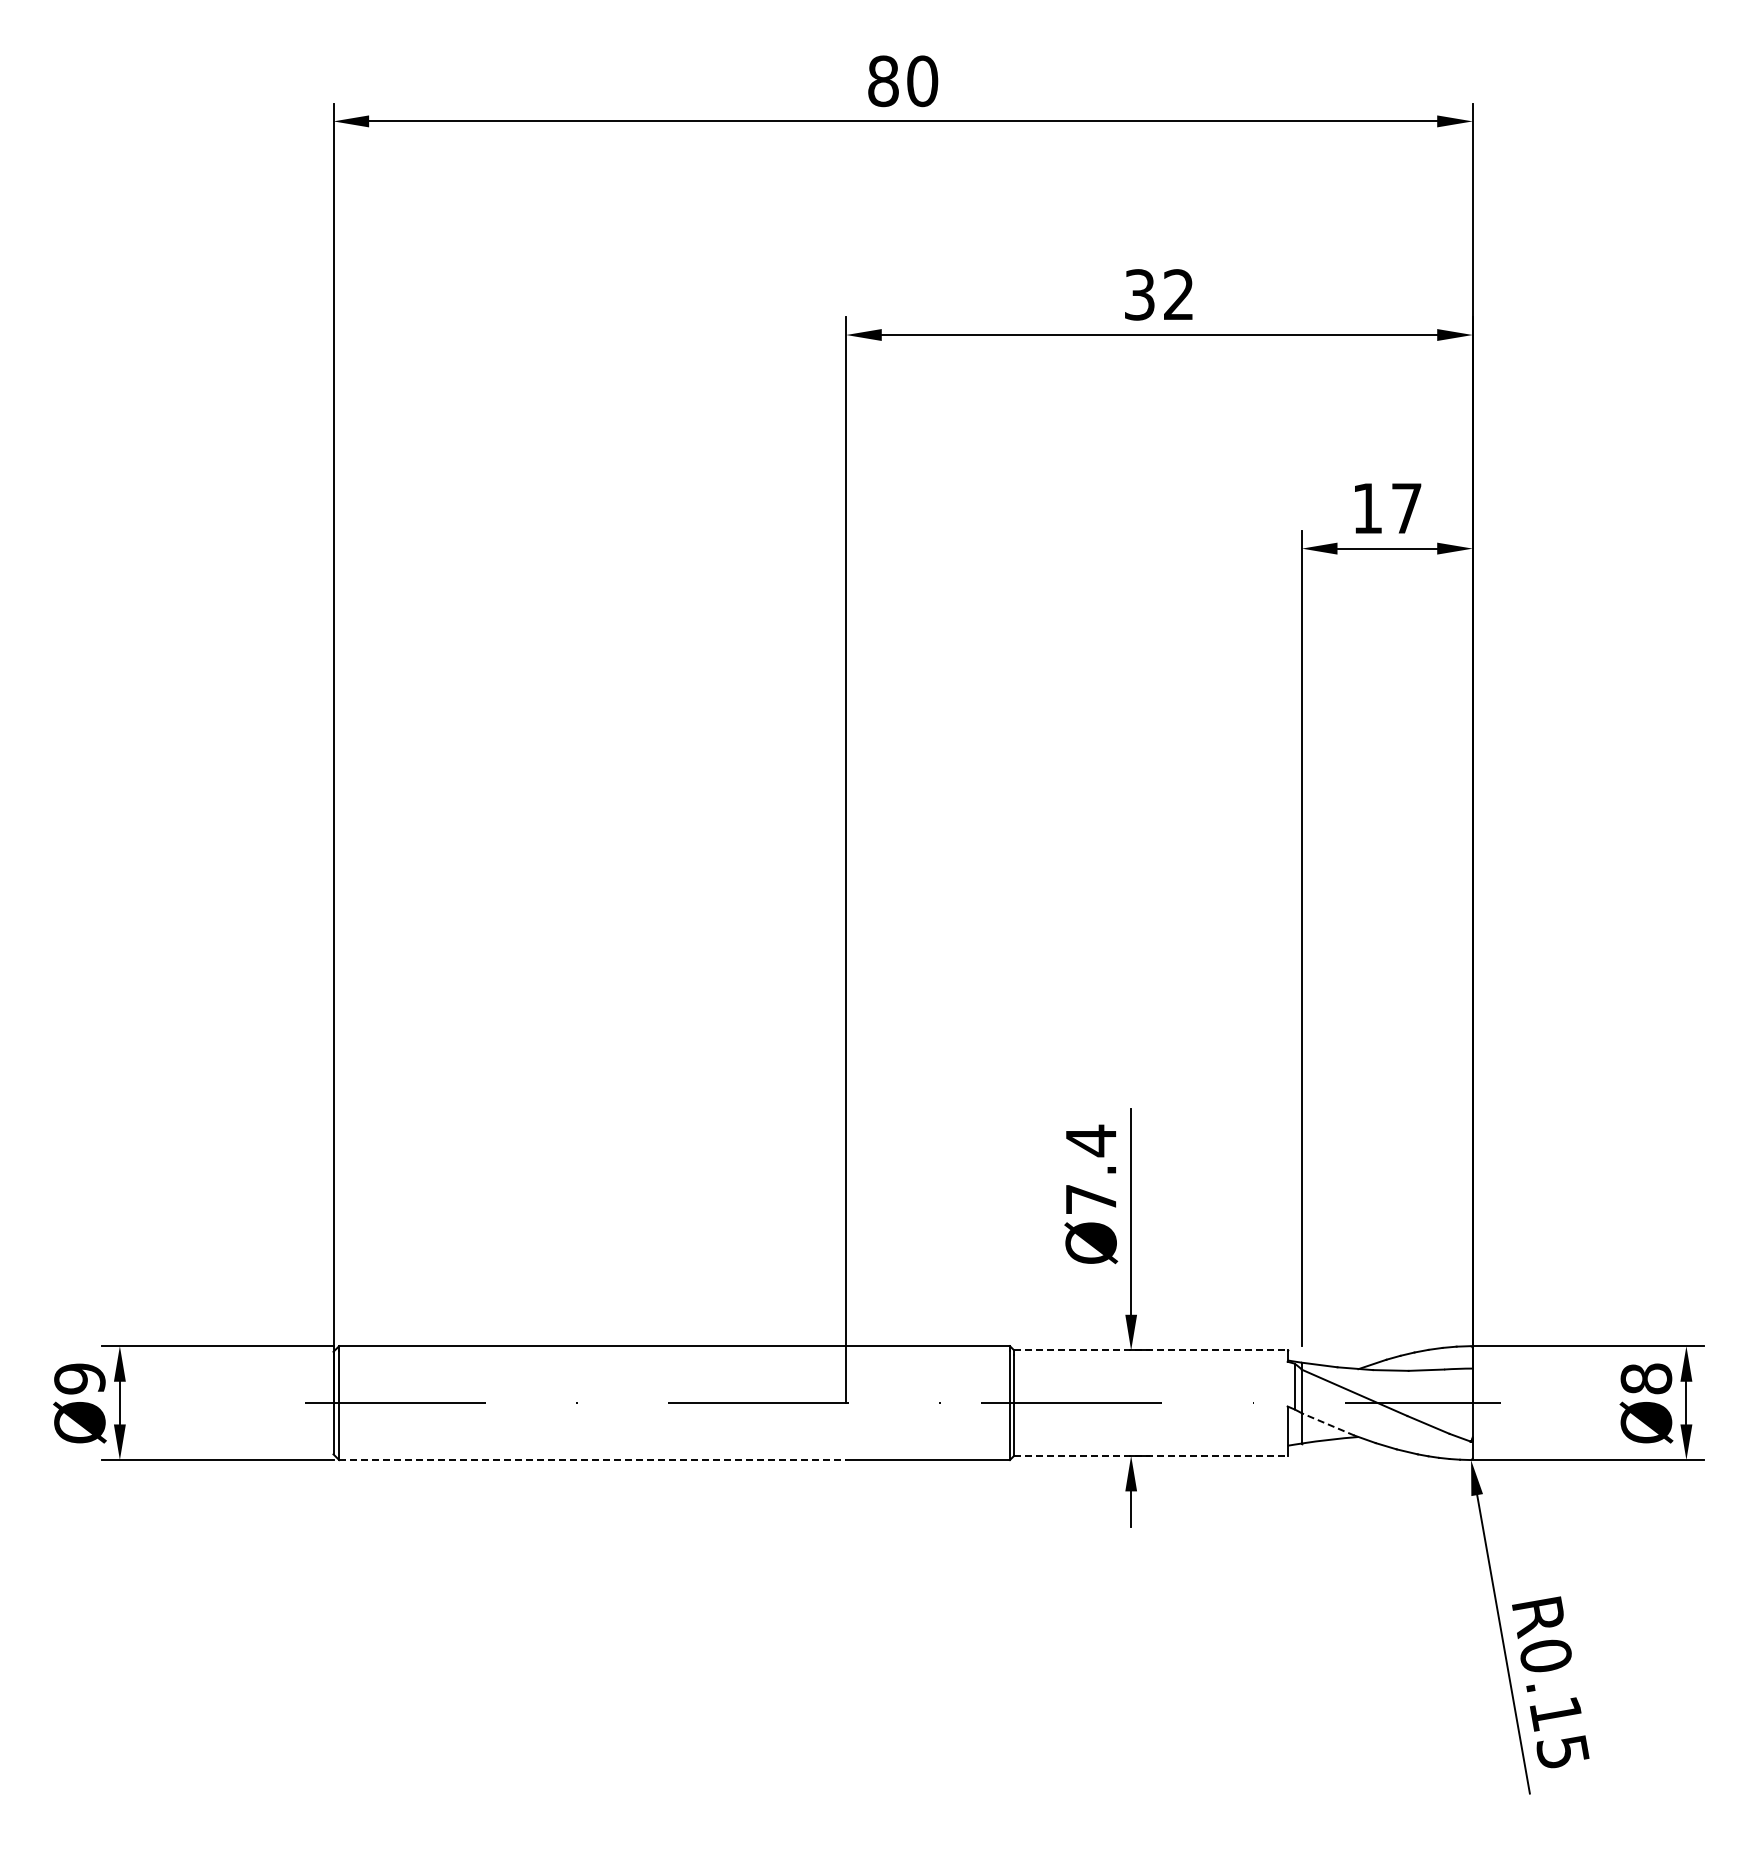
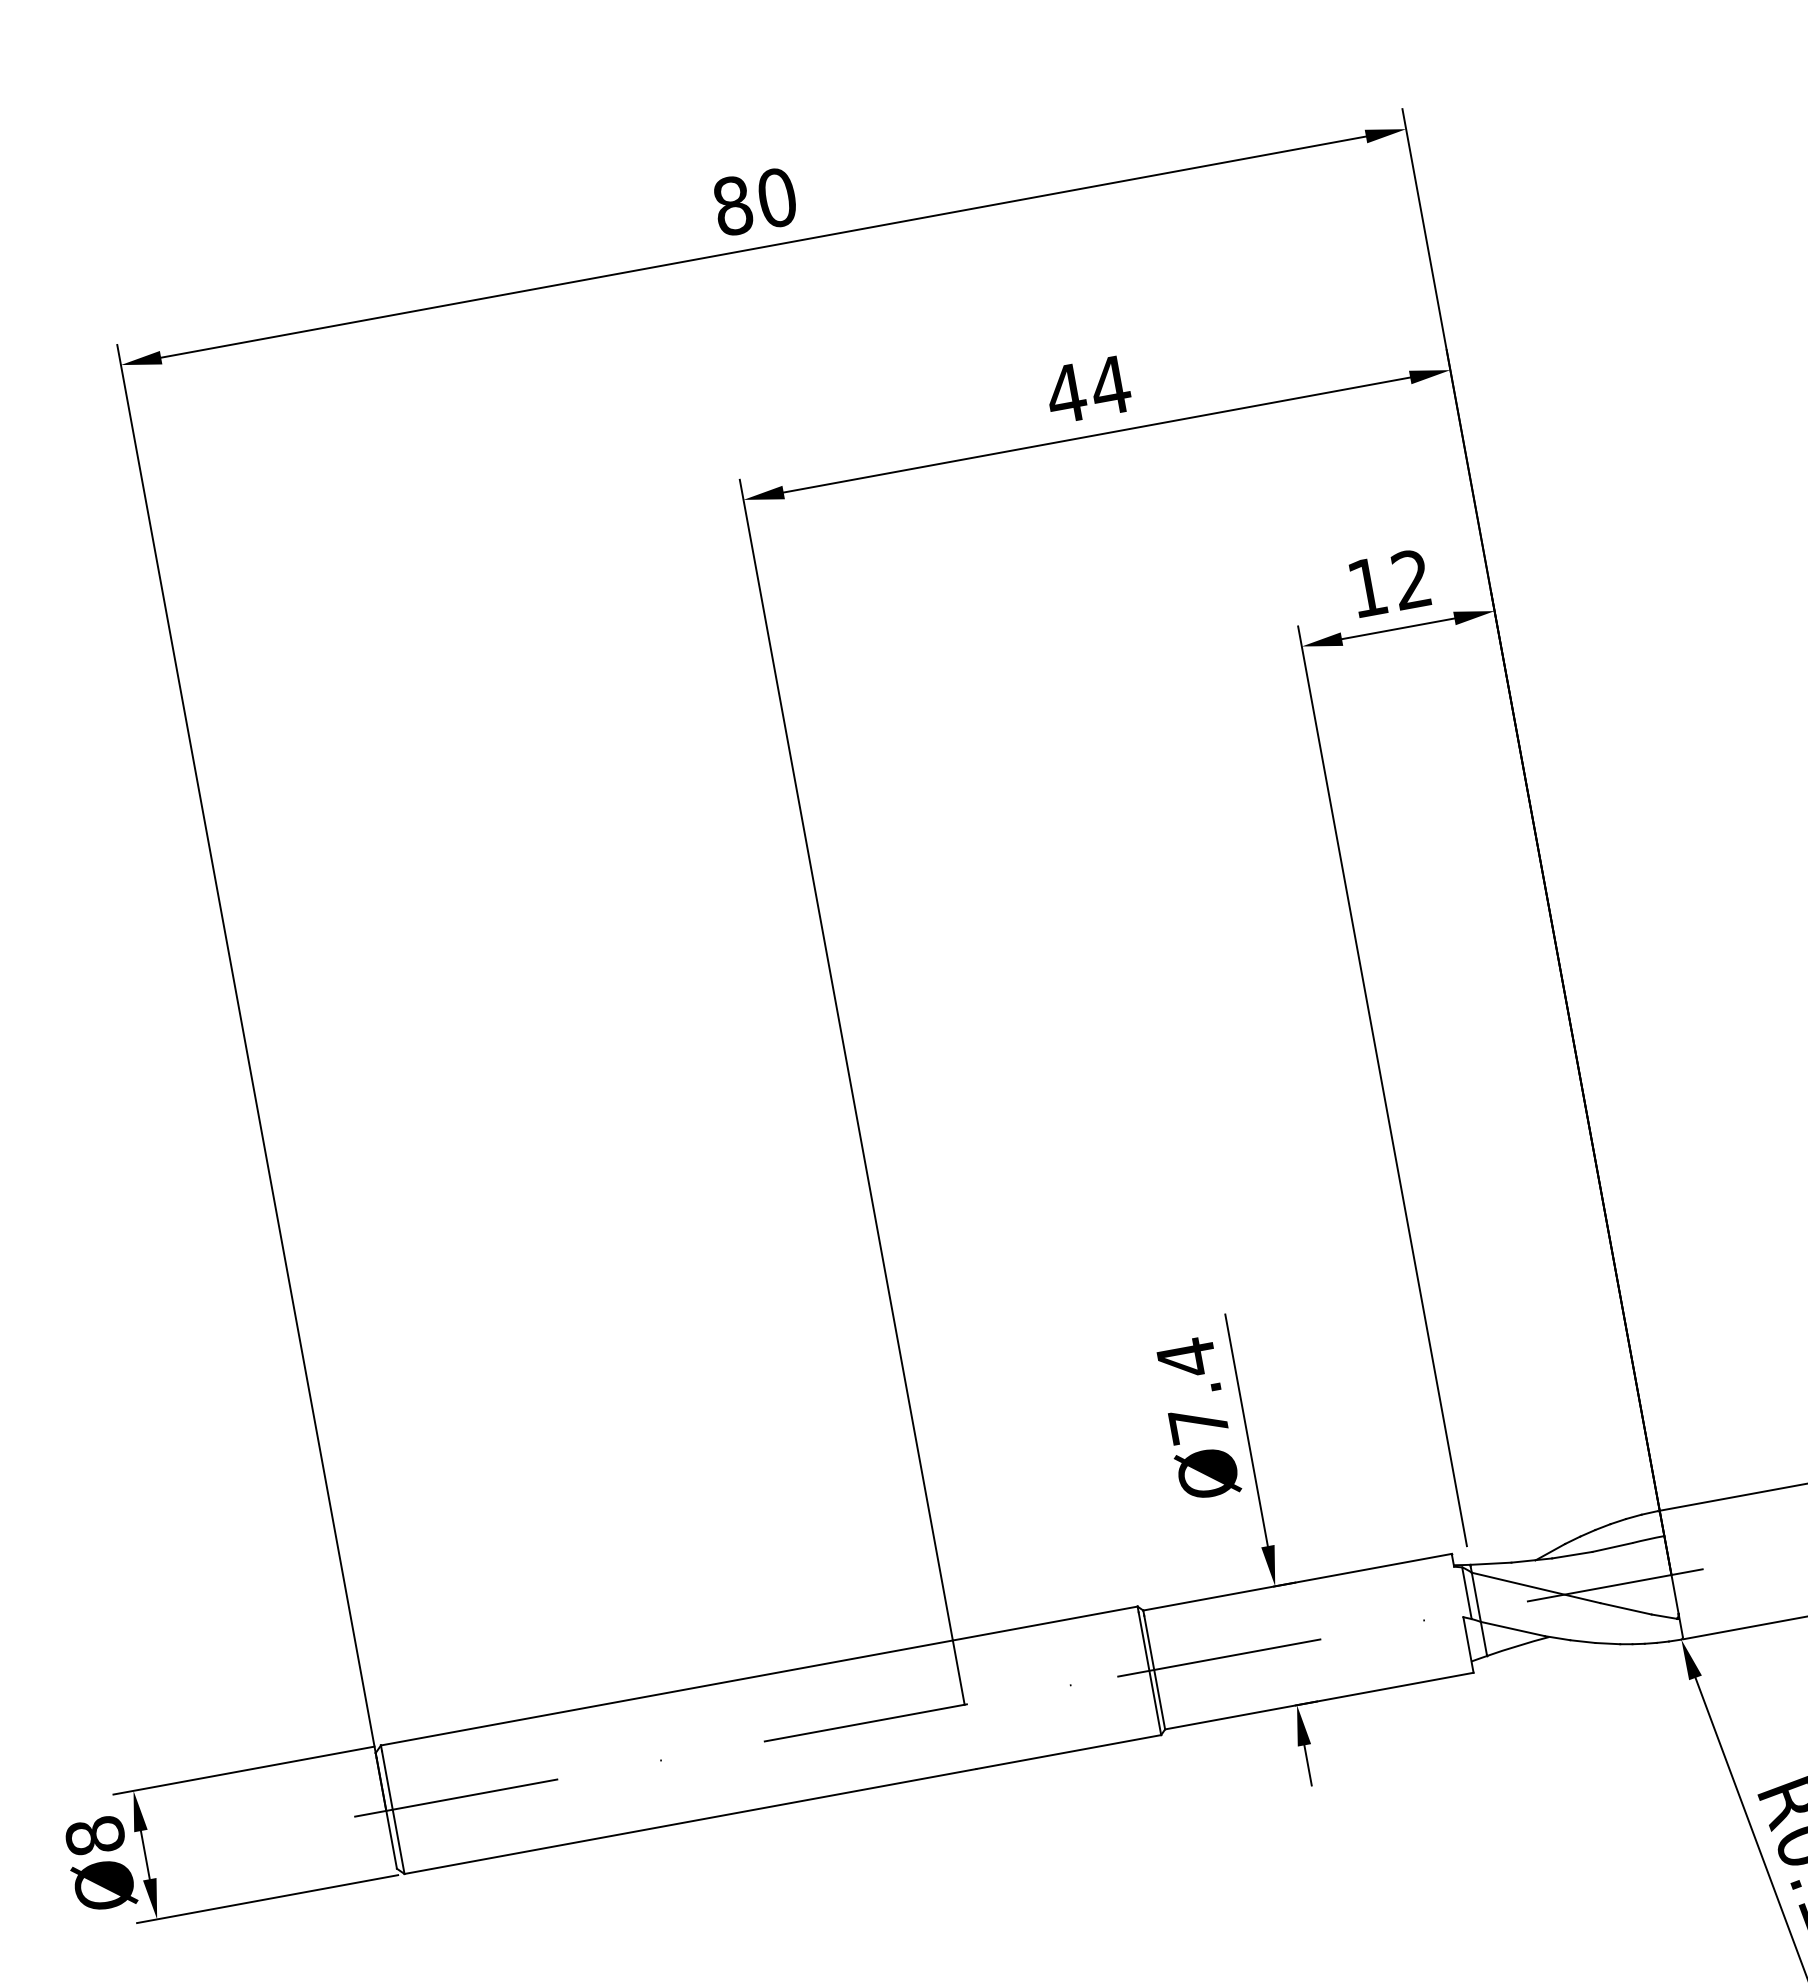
text: (1159, 294) -> (1088, 389), 32 -> 44
text: (1406, 507) -> (1411, 578), 17 -> 12
line: (1150, 1350) -> (1297, 1582), dashed -> solid
text: (79, 1378) -> (94, 1835), Ø9 -> Ø8
line: (1328, 1424) -> (1513, 1629), dashed -> solid
line: (1150, 1455) -> (1318, 1700), dashed -> solid
line: (593, 1460) -> (691, 1821), dashed -> solid

